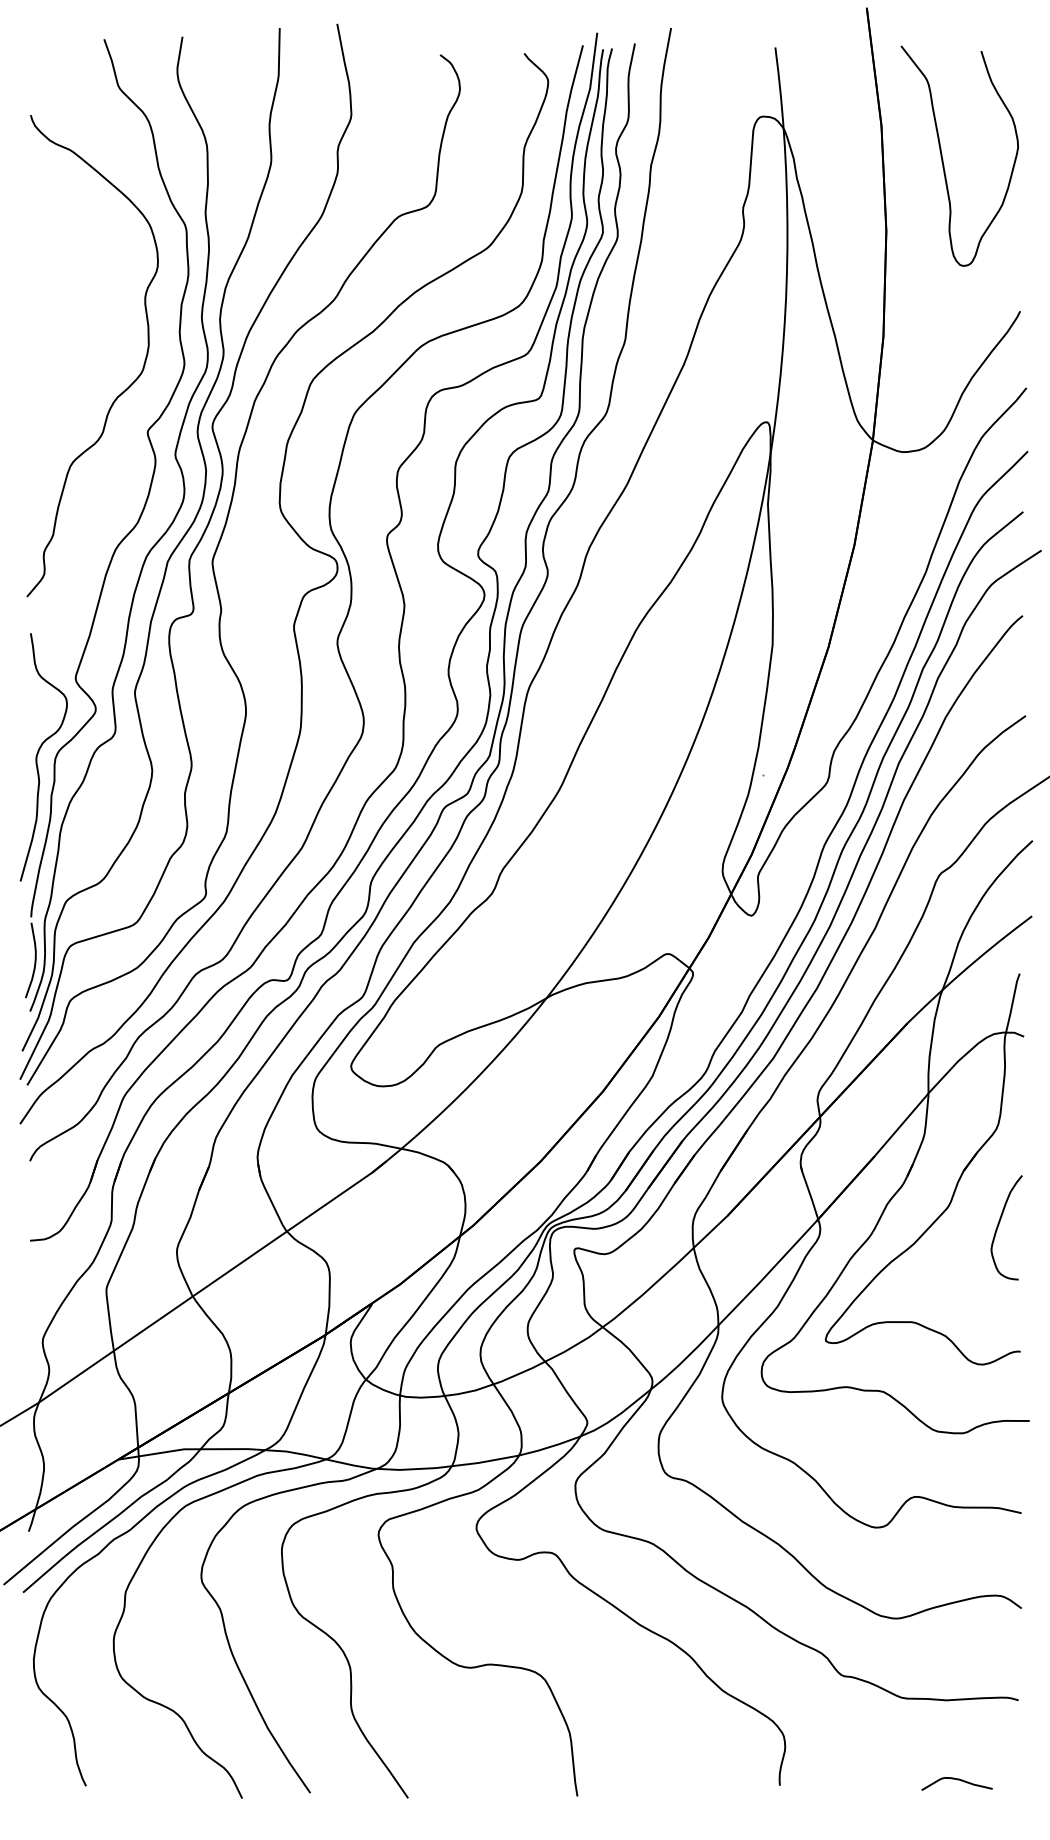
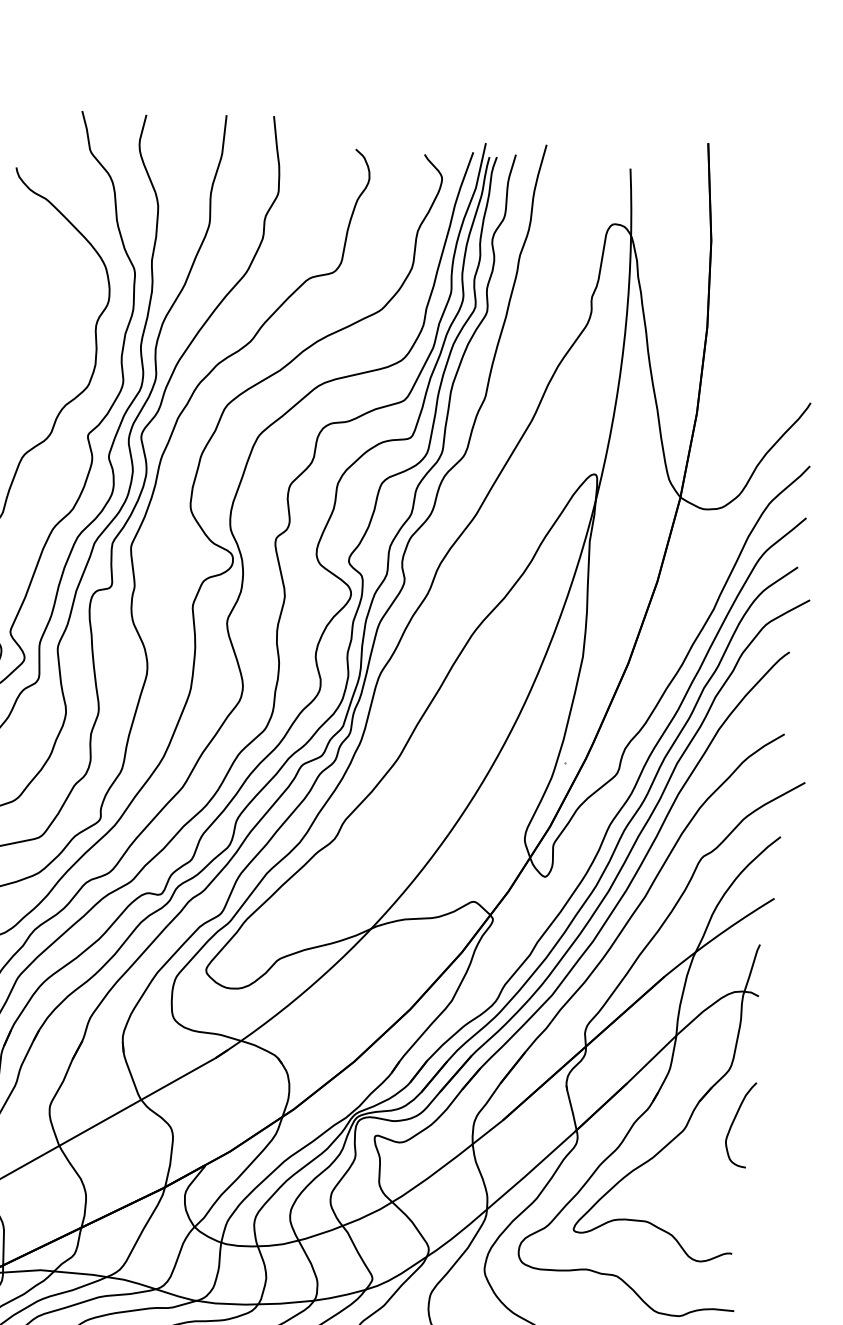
curve: (943, 159) -> (759, 273), removed
curve: (999, 1224) -> (734, 1121), moved

